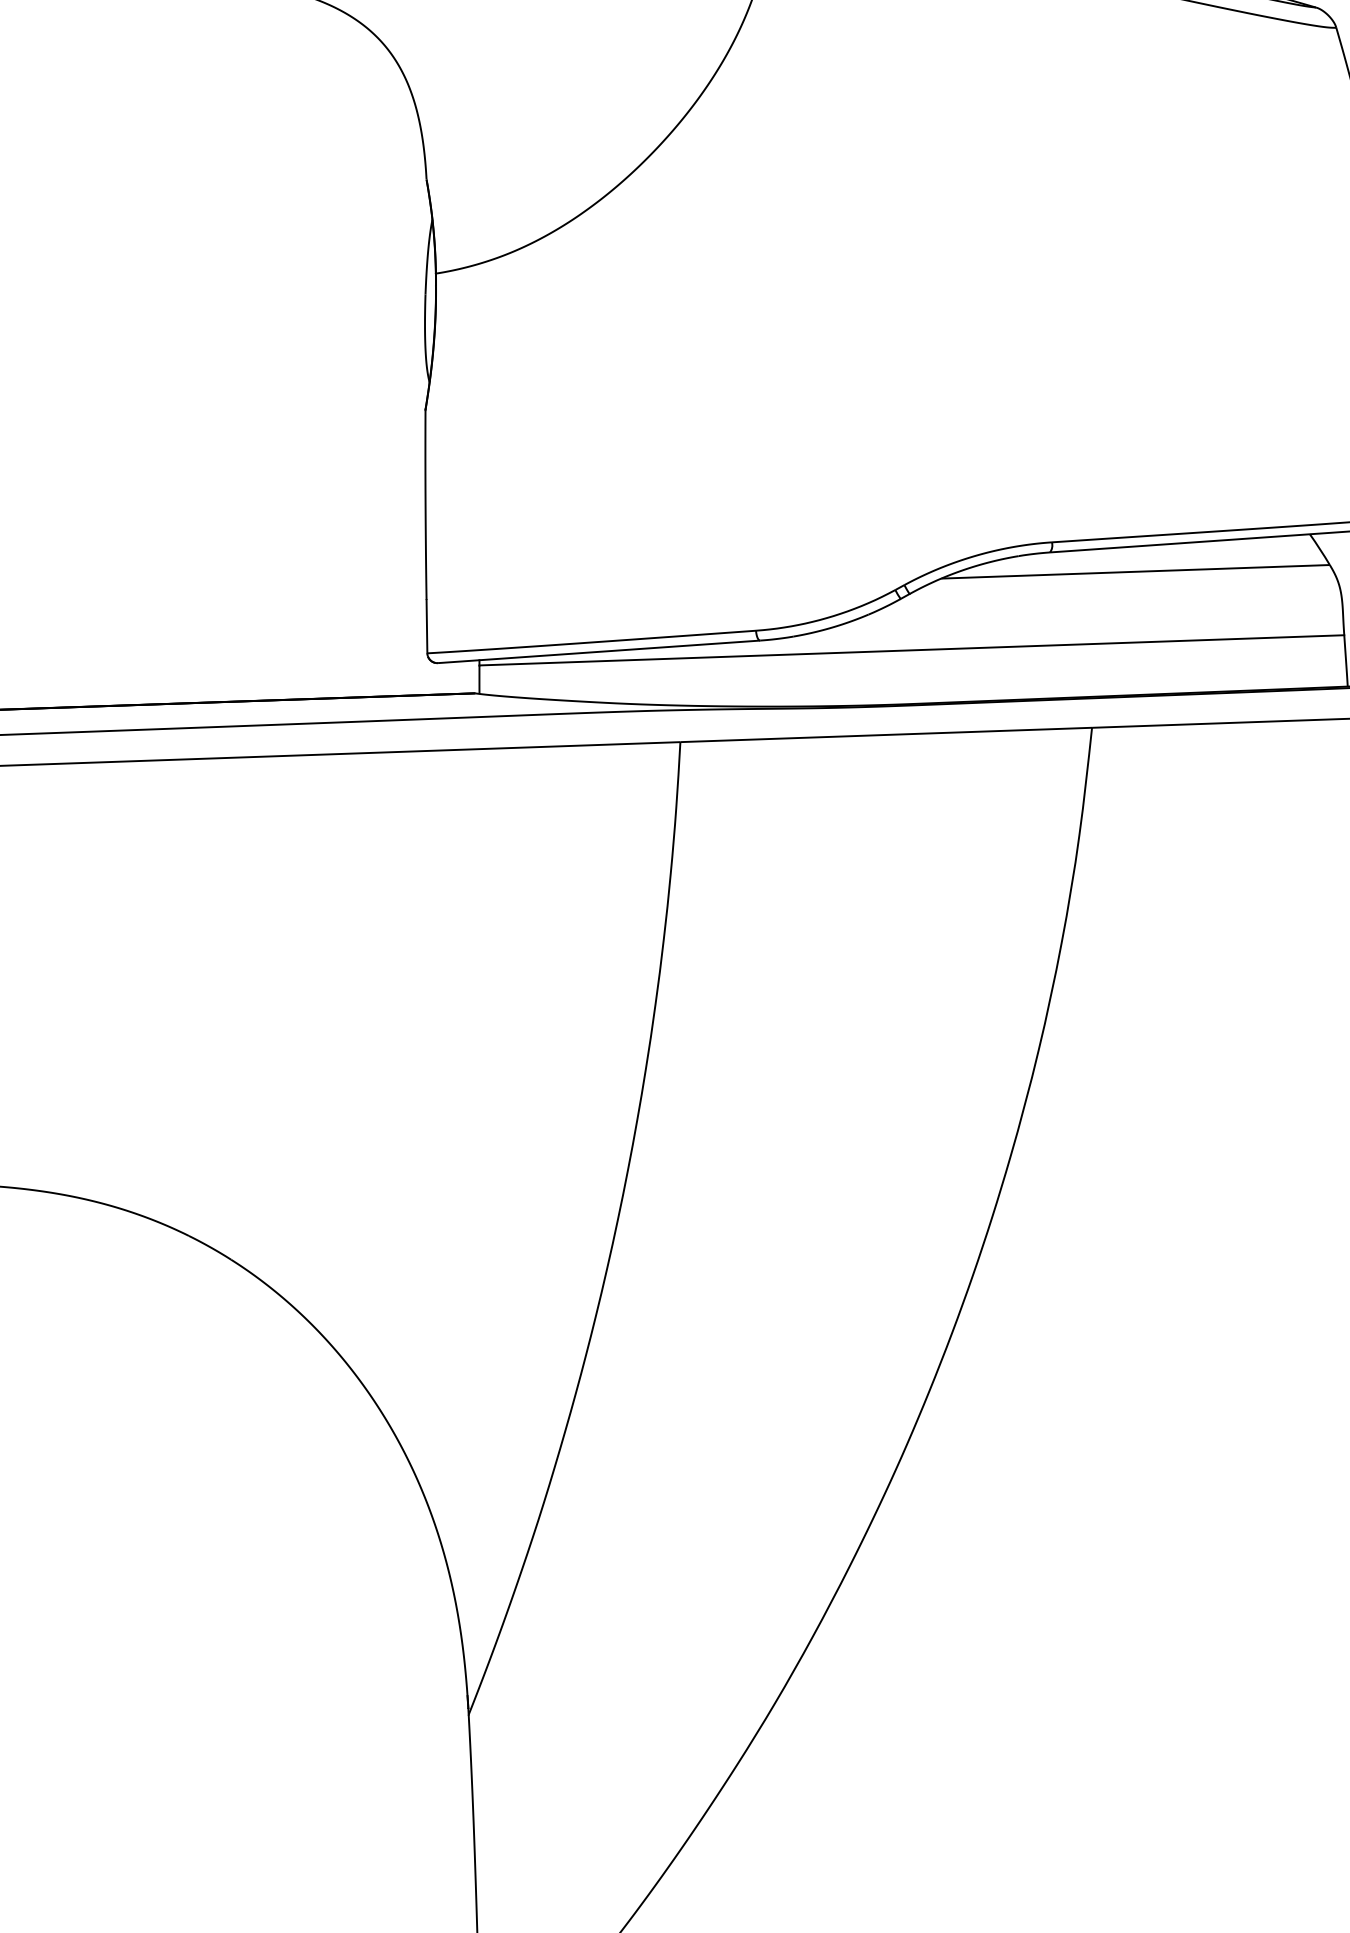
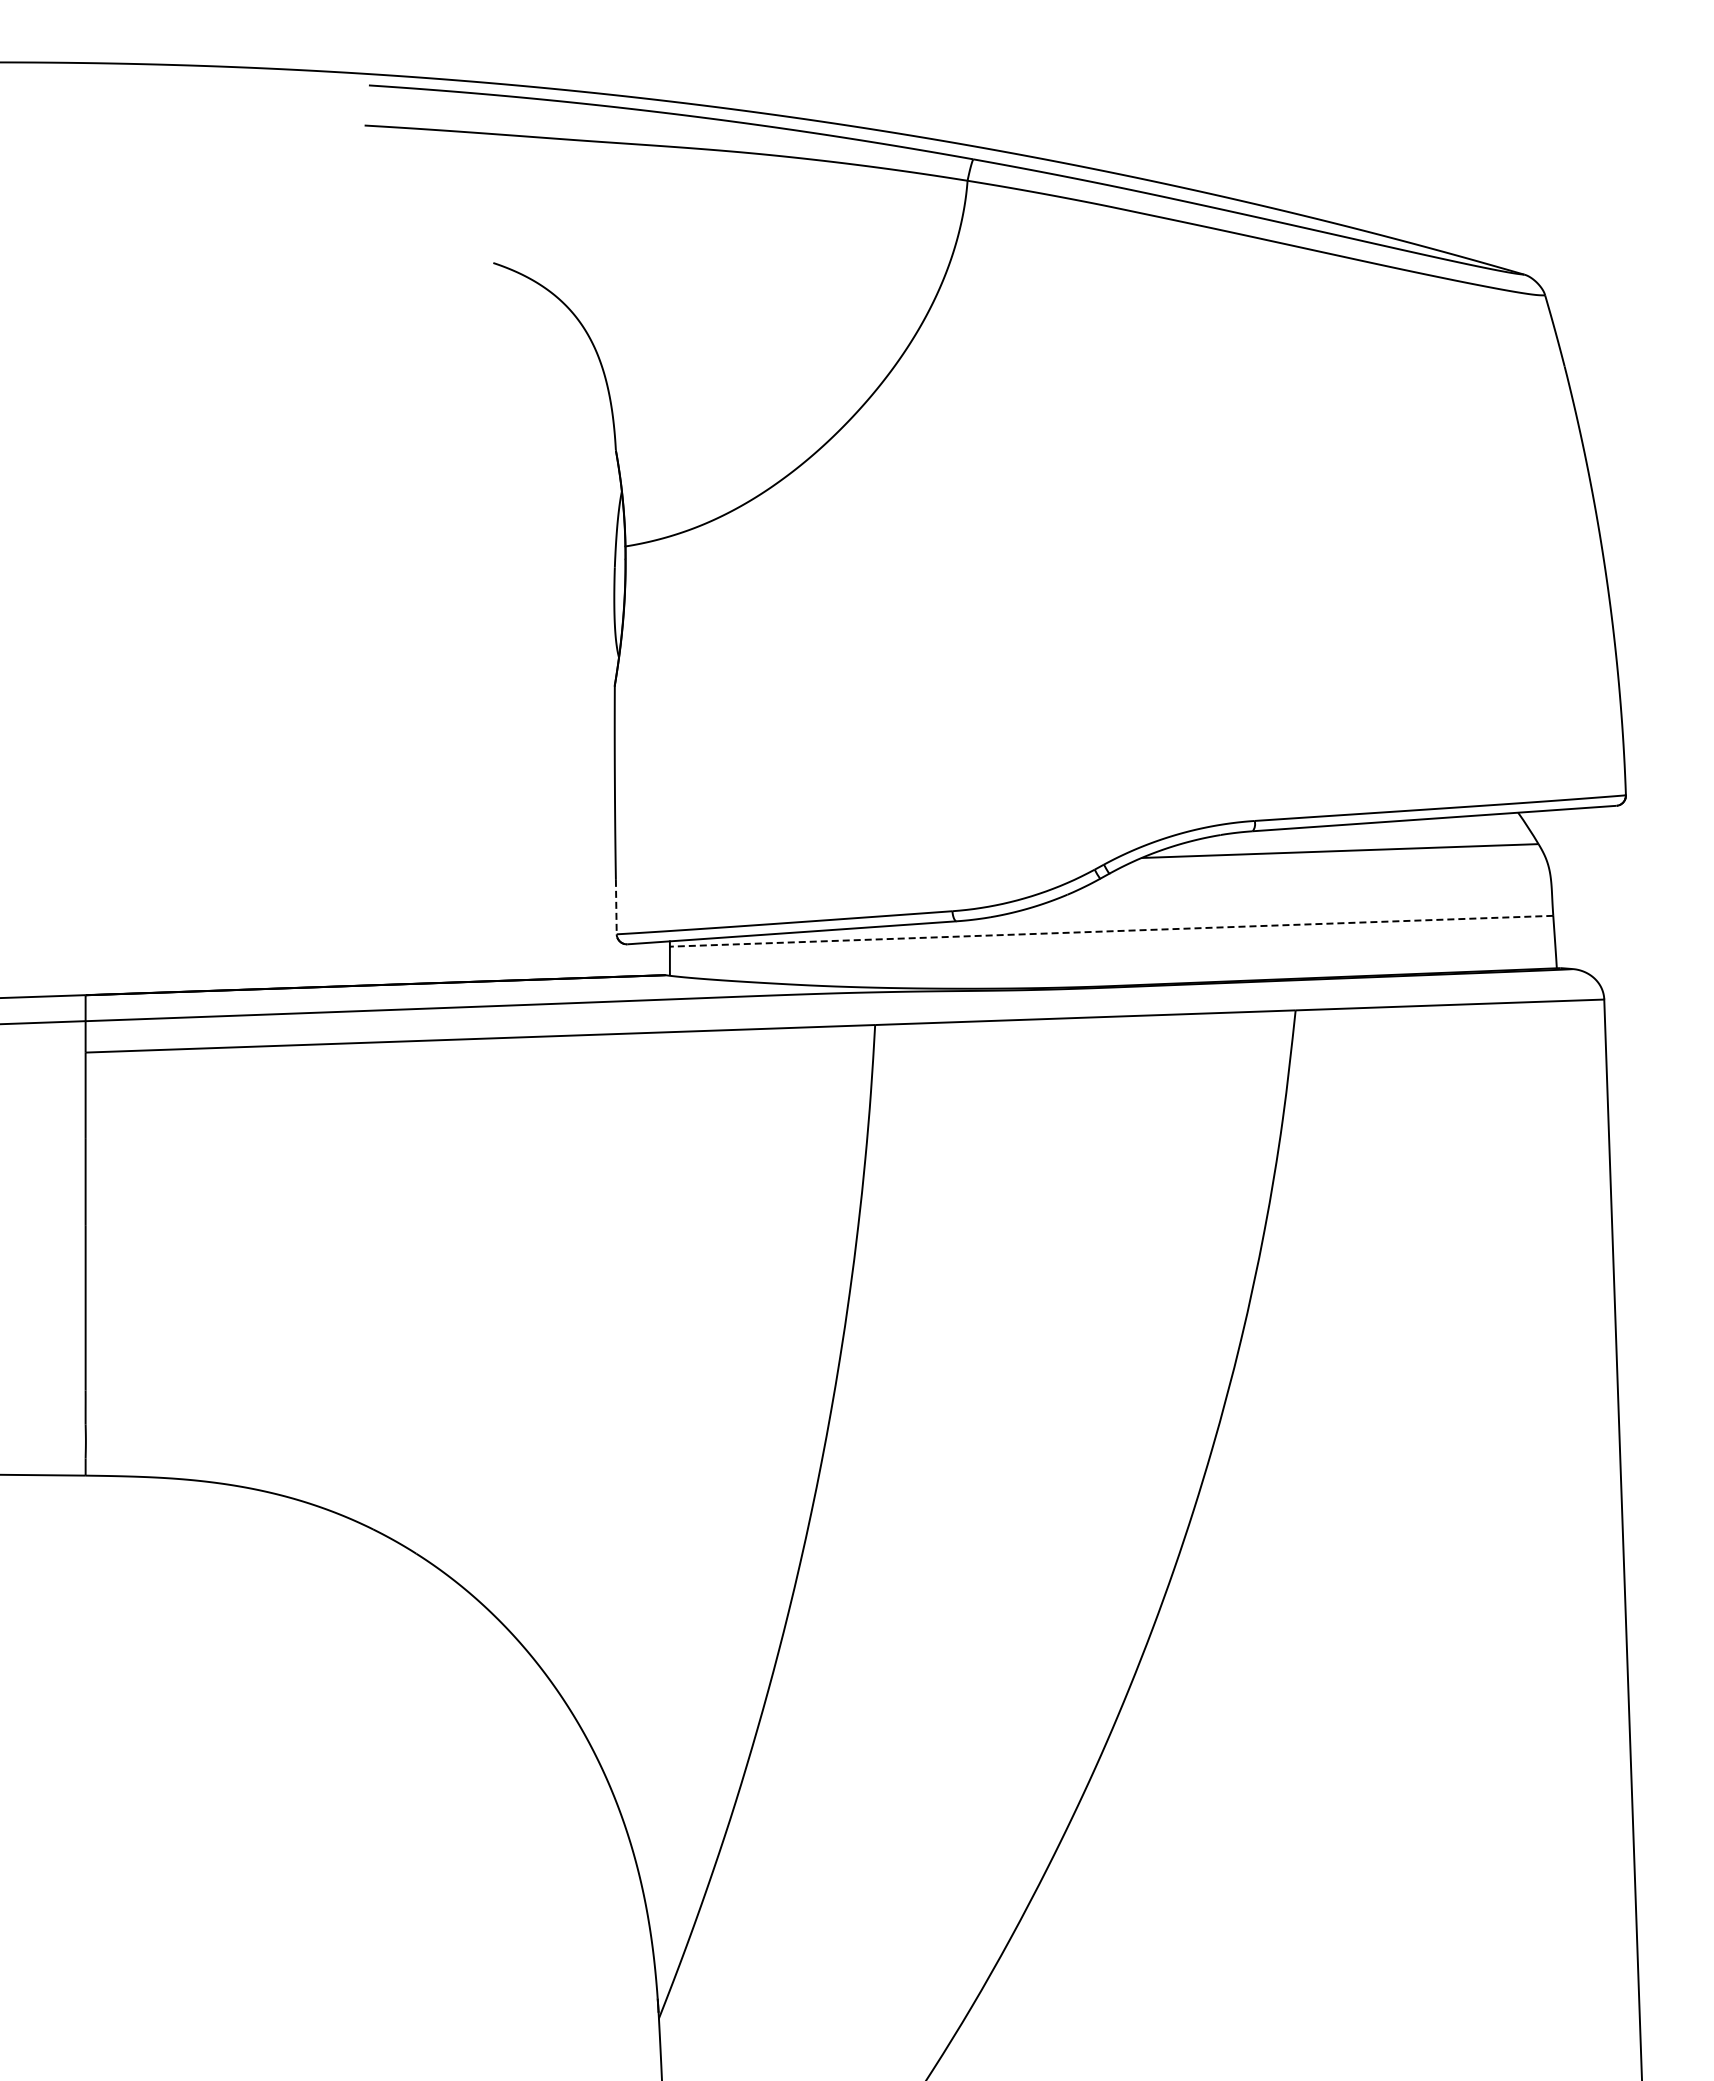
line: (427, 627) -> (616, 907), solid -> dashed
line: (911, 650) -> (1111, 931), solid -> dashed

